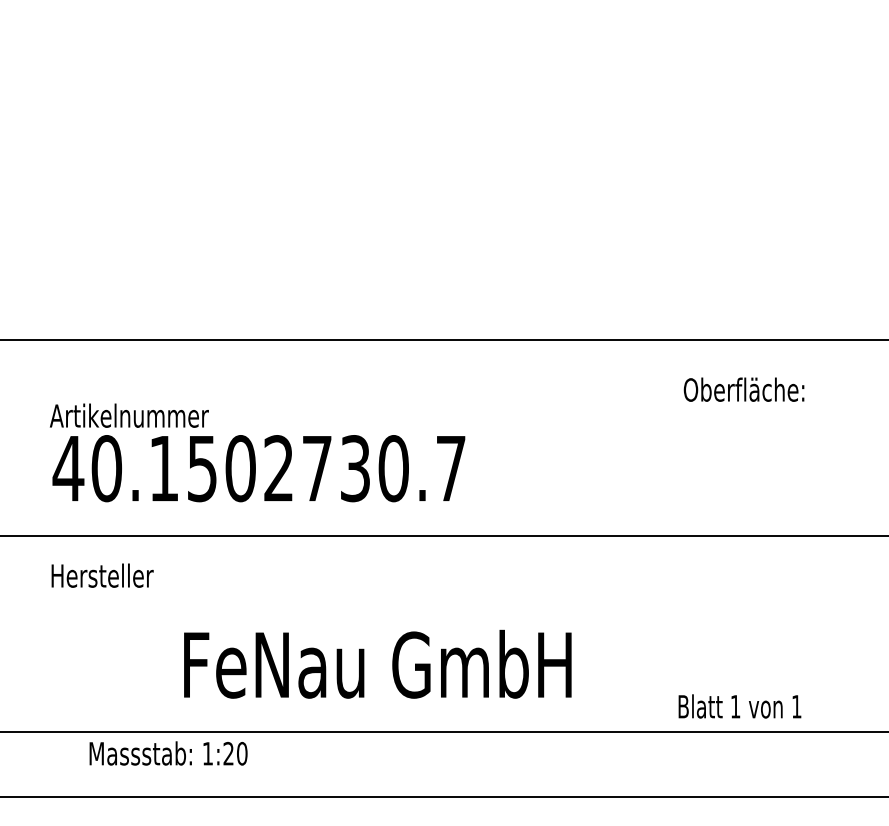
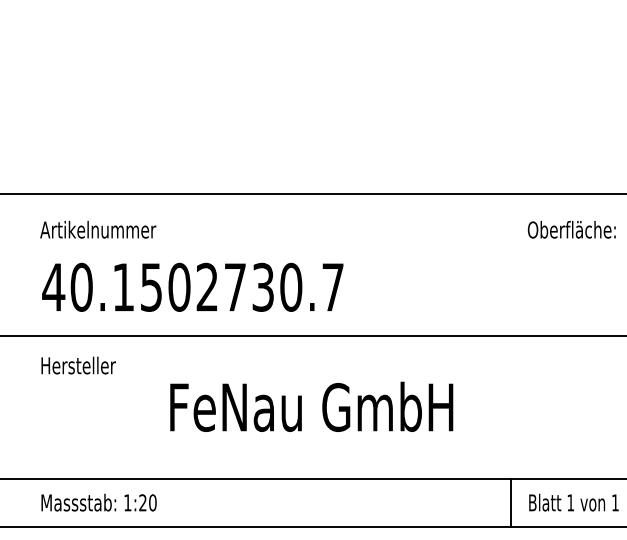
text: (743, 389) -> (571, 229), moved
text: (129, 415) -> (98, 229), moved
text: (377, 663) -> (311, 406), moved
text: (739, 706) -> (573, 502), moved
text: (168, 753) -> (99, 502), moved
line: (695, 763) -> (511, 502), added

